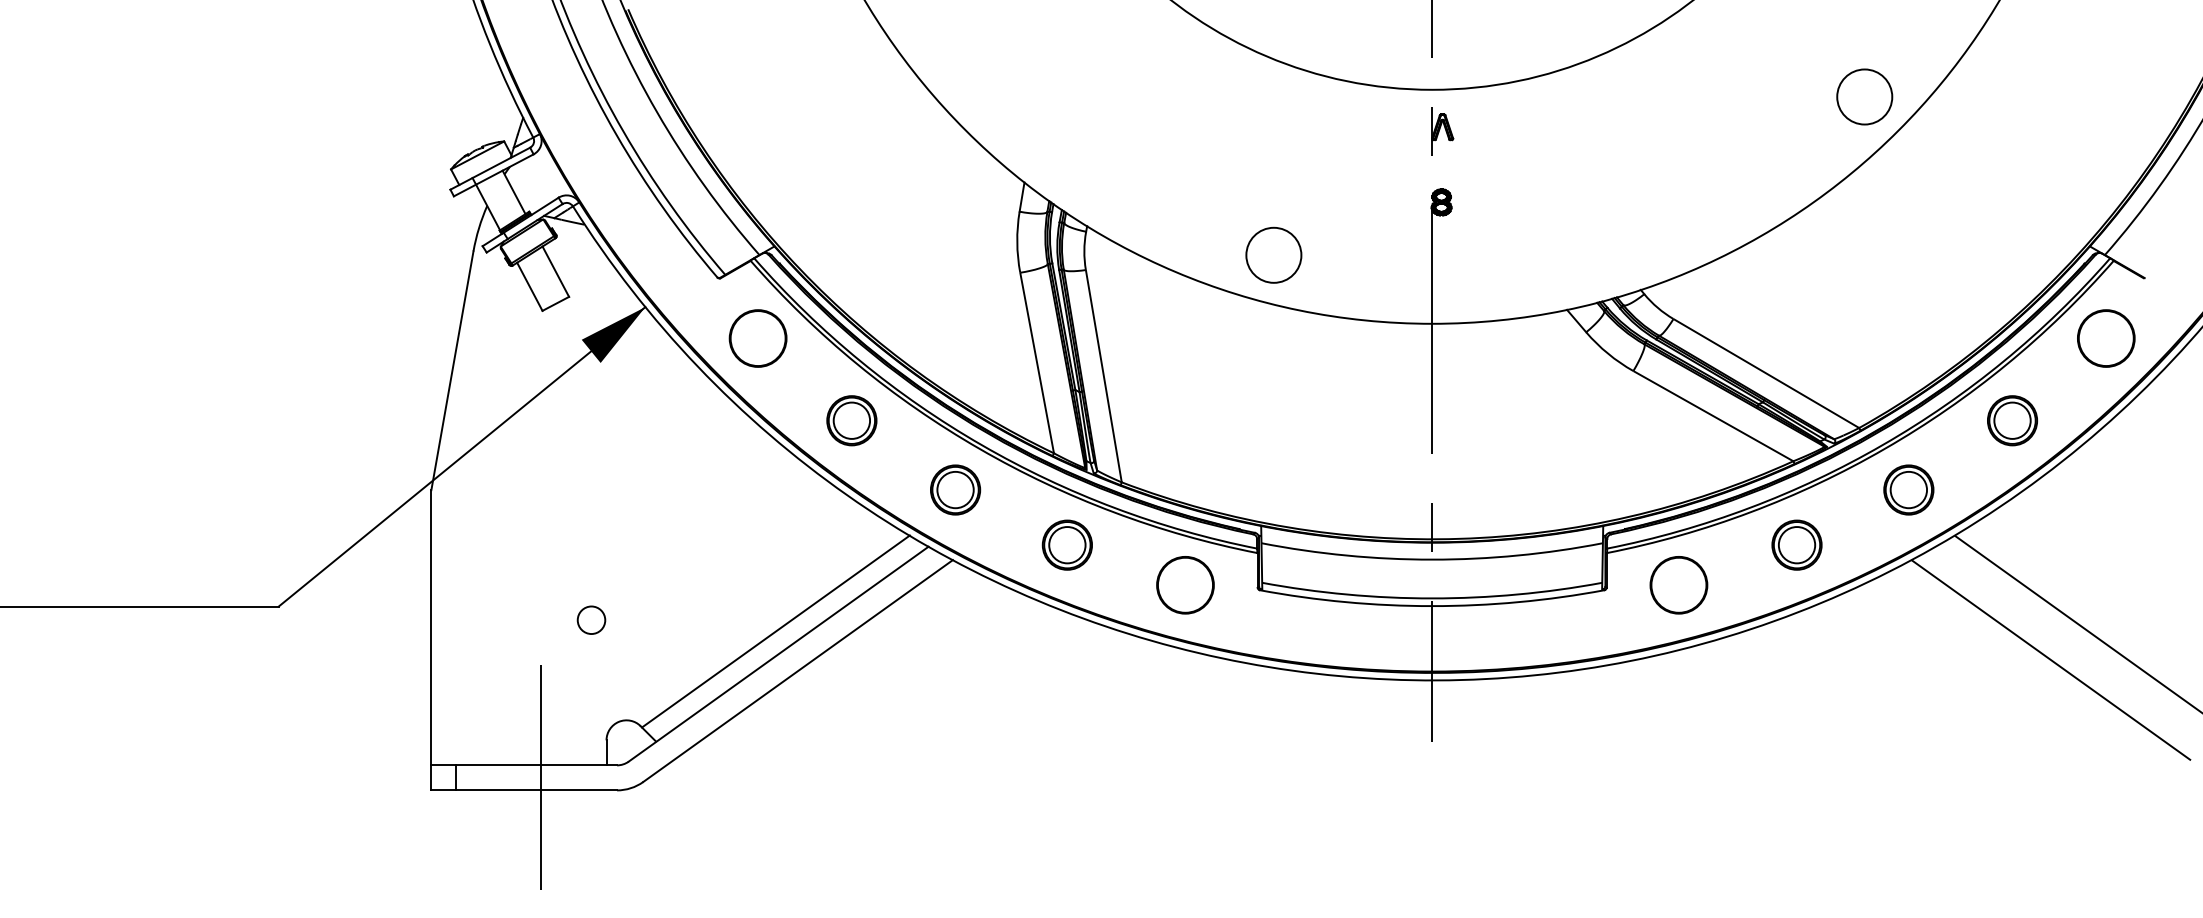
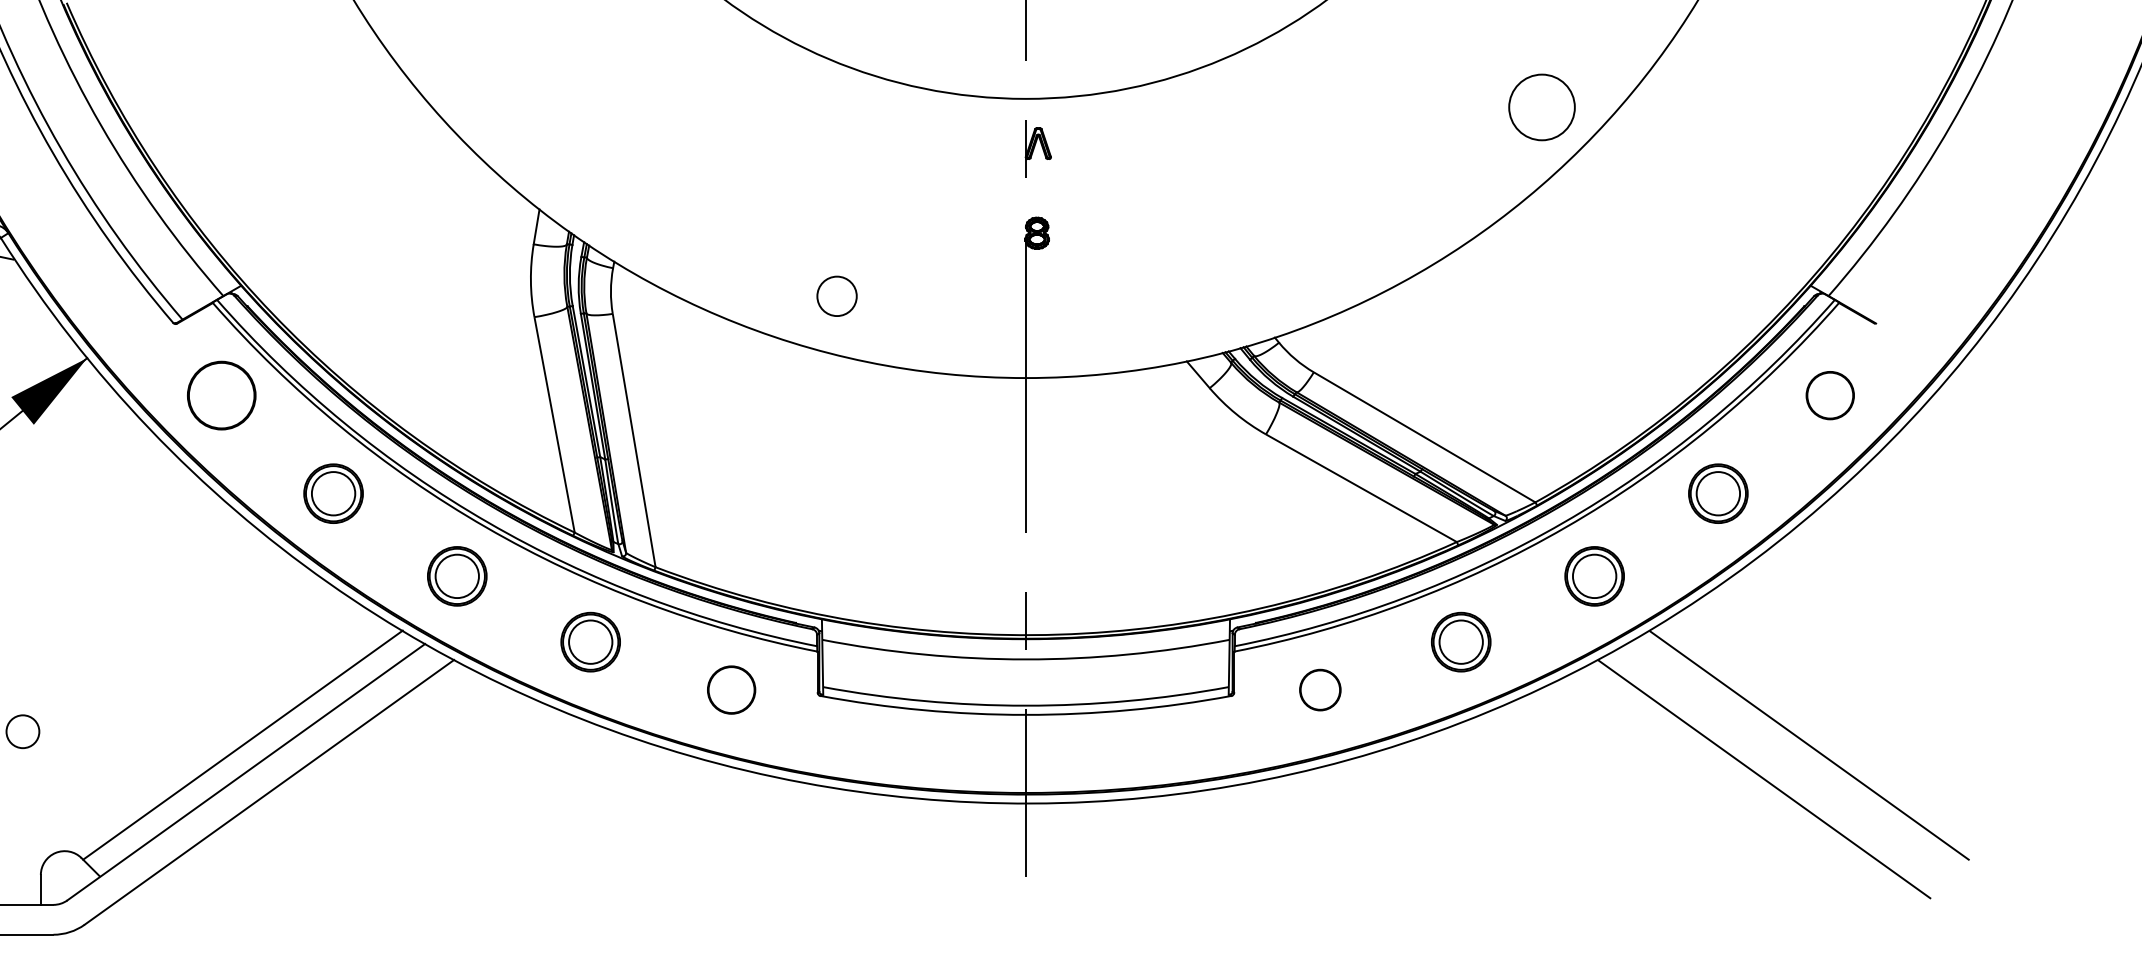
circle: (1273, 254) -> (836, 295), size x0.6
circle: (2106, 338) -> (1830, 395), size x0.7
circle: (1185, 585) -> (731, 690), size x0.7
part: (1678, 585) -> (1319, 690), size x0.6

